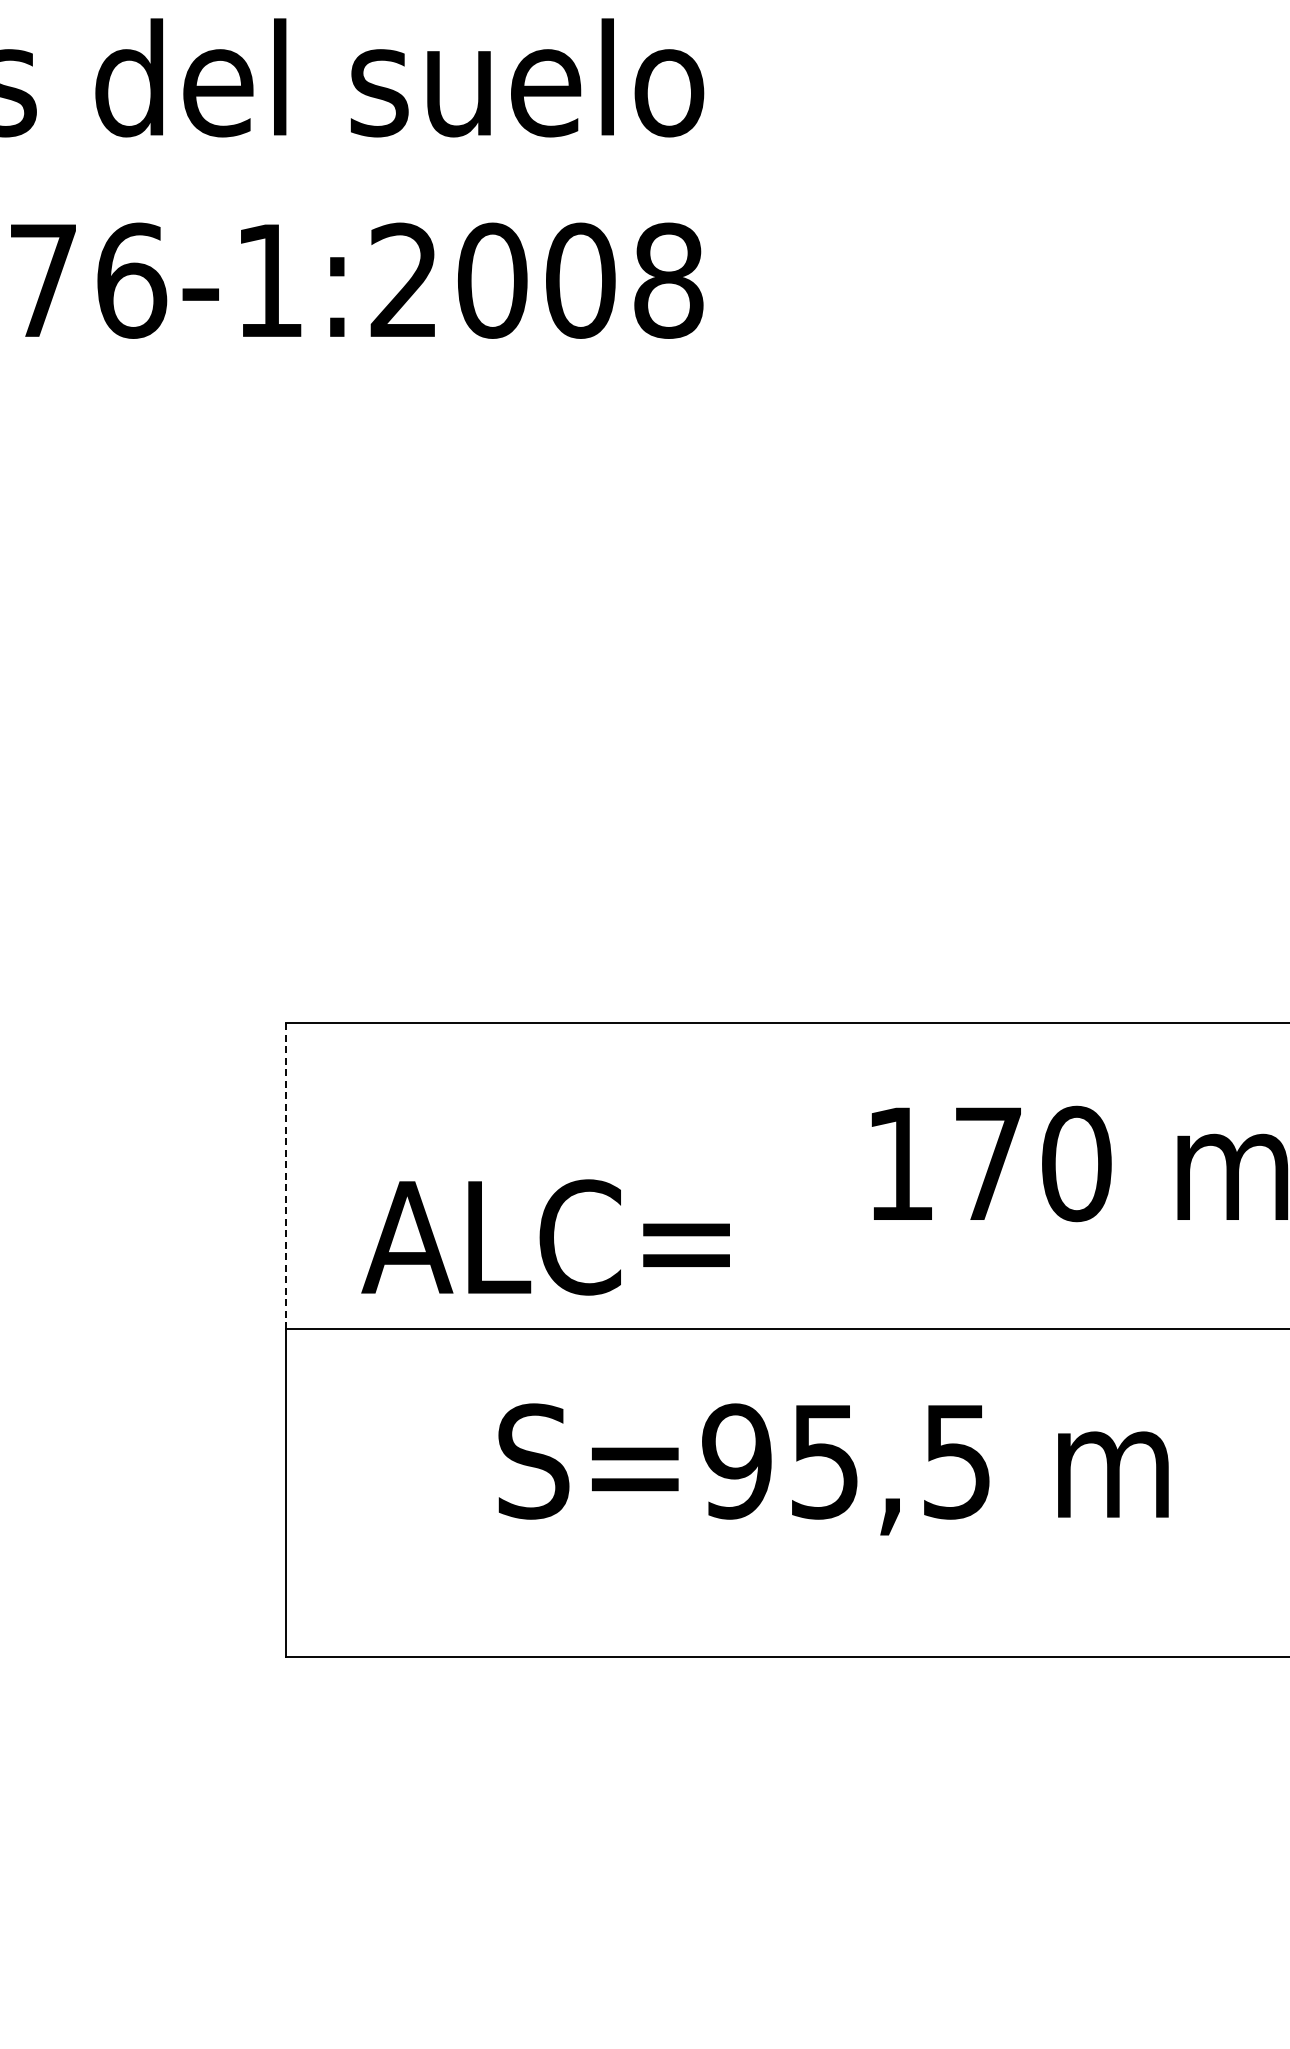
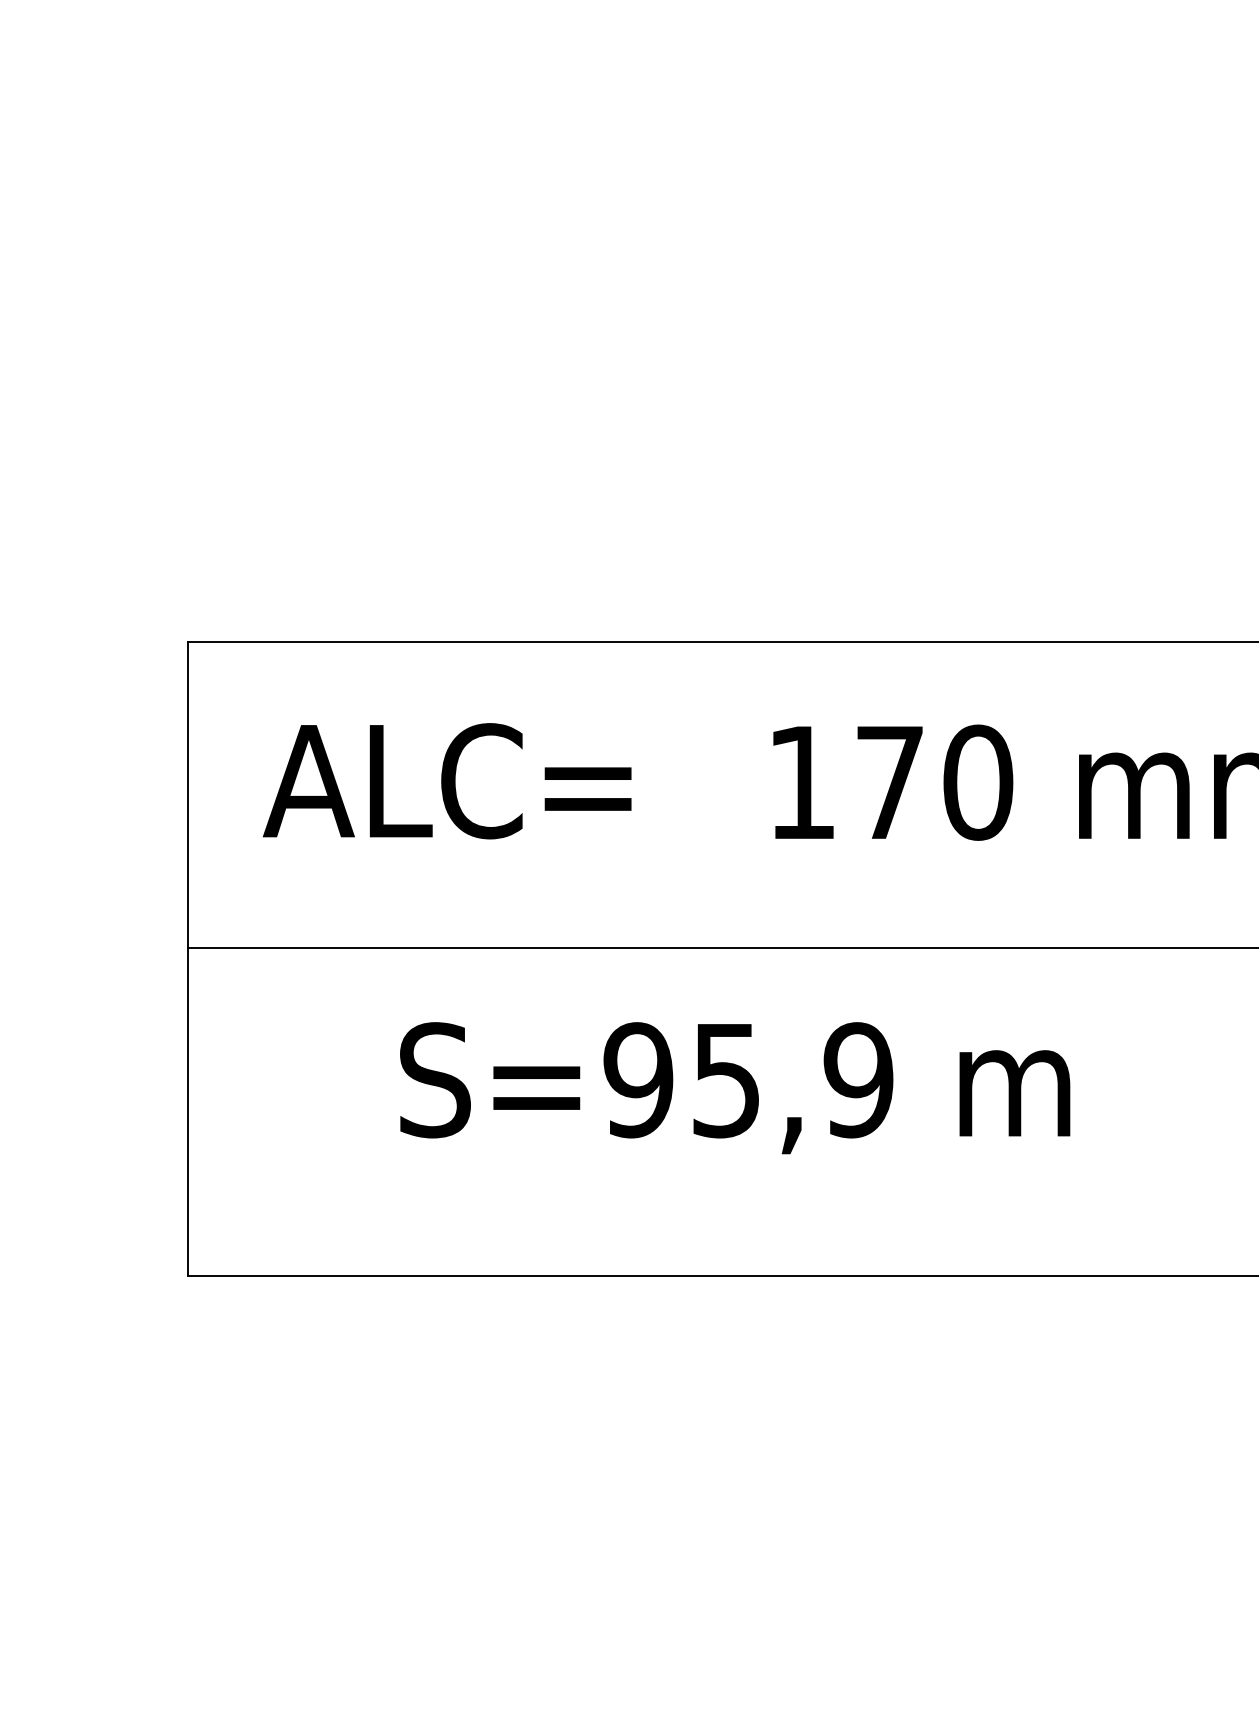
line: (286, 1176) -> (188, 795), dashed -> solid
text: (545, 1237) -> (447, 781), moved
text: (956, 1461) -> (858, 1080), S=95,5 -> S=95,9

